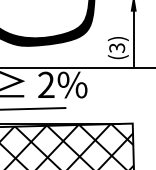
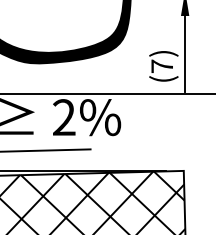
text: (117, 47) -> (162, 65), (3) -> (7)

